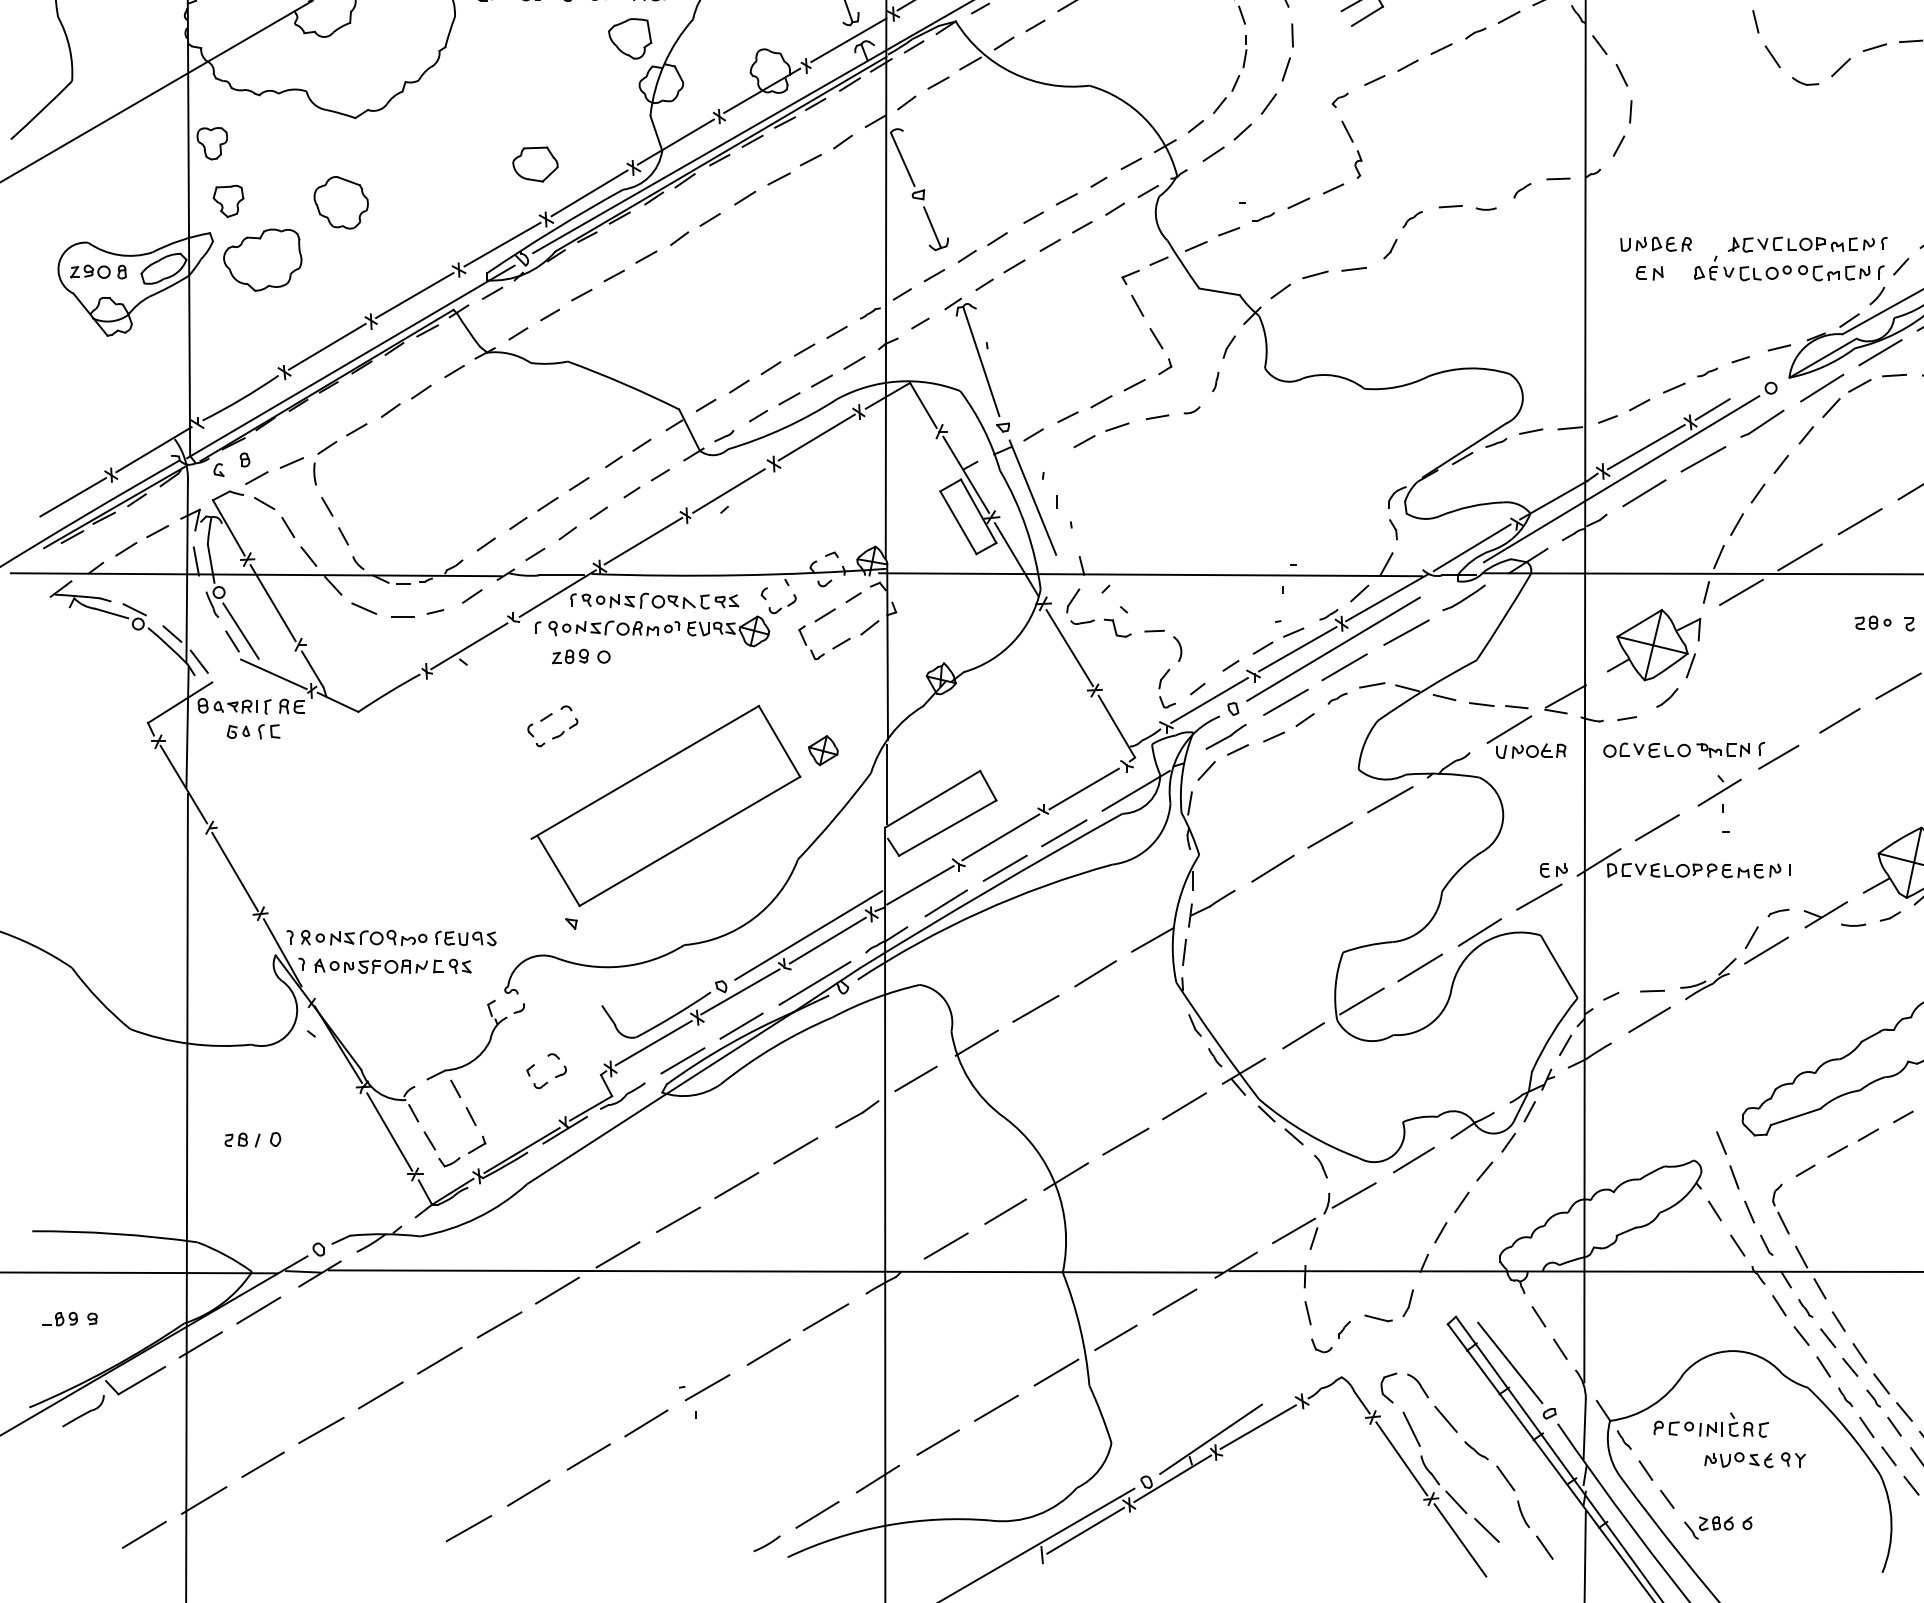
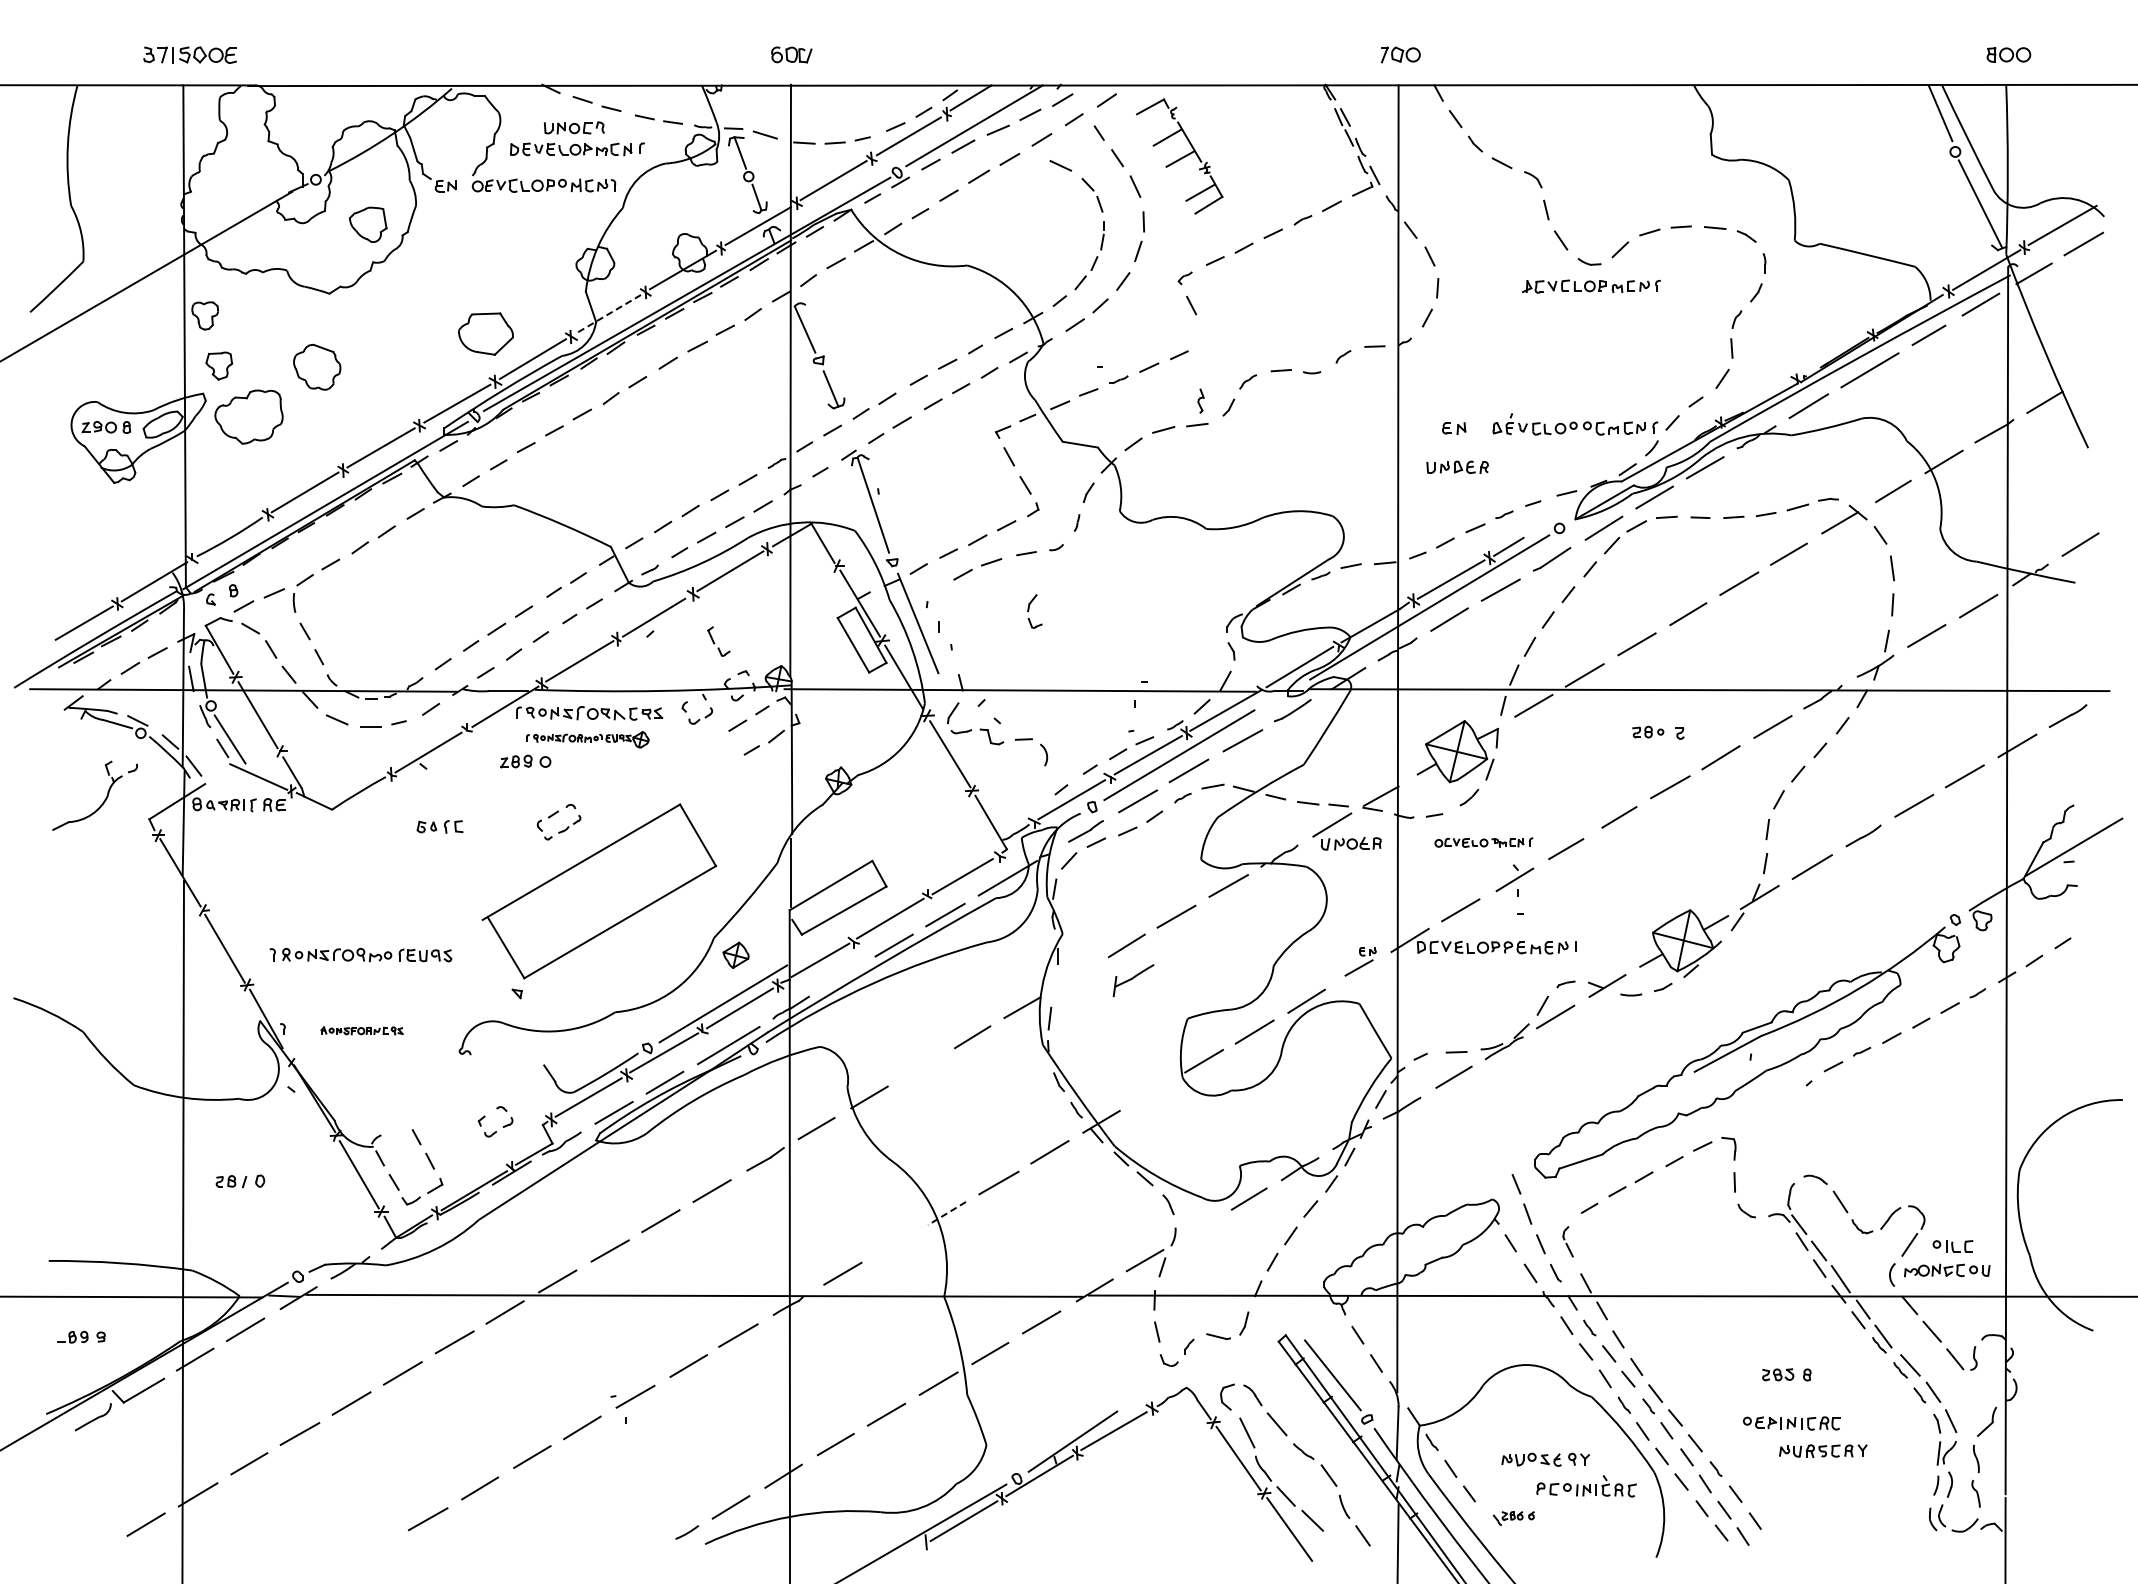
part: (630, 38) -> (368, 224), moved
line: (675, 142) -> (607, 314), solid -> dashed
part: (534, 163) -> (485, 333), size x1.4
part: (1357, 163) -> (1200, 400), moved
part: (1655, 244) -> (1457, 467), moved
part: (1807, 244) -> (1591, 286), moved
part: (652, 631) -> (587, 739), size x0.6
part: (811, 642) -> (718, 641), moved
part: (1166, 688) -> (1034, 611), moved
part: (545, 719) -> (552, 816), moved
part: (252, 731) -> (439, 826), moved
part: (822, 749) -> (735, 954), moved
part: (1683, 749) -> (1483, 842), size x0.7
part: (1541, 886) -> (1360, 961), size x0.7
line: (945, 902) -> (842, 975), removed
part: (1211, 908) -> (1133, 980), moved
part: (391, 938) -> (360, 955), moved
part: (392, 966) -> (361, 1030), size x0.6
line: (1035, 1008) -> (920, 1067), removed
line: (1303, 1035) -> (1153, 1090), removed
part: (484, 1047) -> (102, 802), moved
line: (1065, 1176) -> (946, 1213), solid -> dashed
line: (1353, 1195) -> (1196, 1229), removed
part: (1780, 1208) -> (1567, 1241), size x0.7
line: (1005, 1211) -> (894, 1243), removed
part: (1711, 1425) -> (1586, 1486), moved
part: (1718, 1527) -> (1513, 1518), size x0.7

